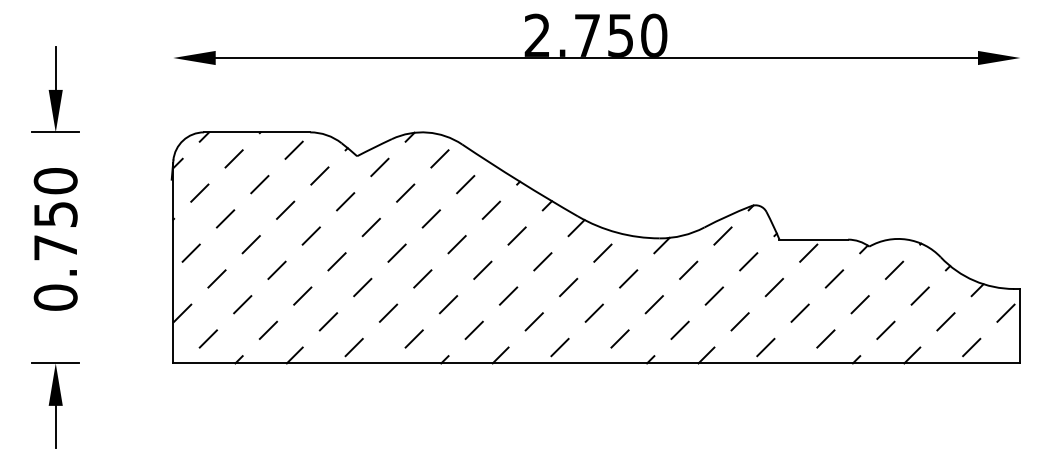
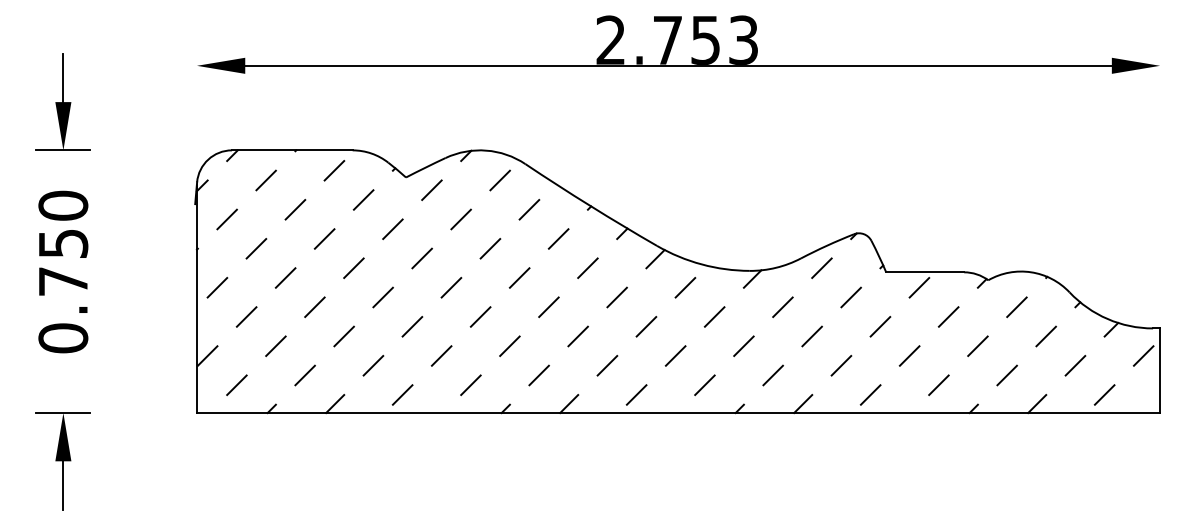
text: (654, 34) -> (744, 39), 2.750 -> 2.753

